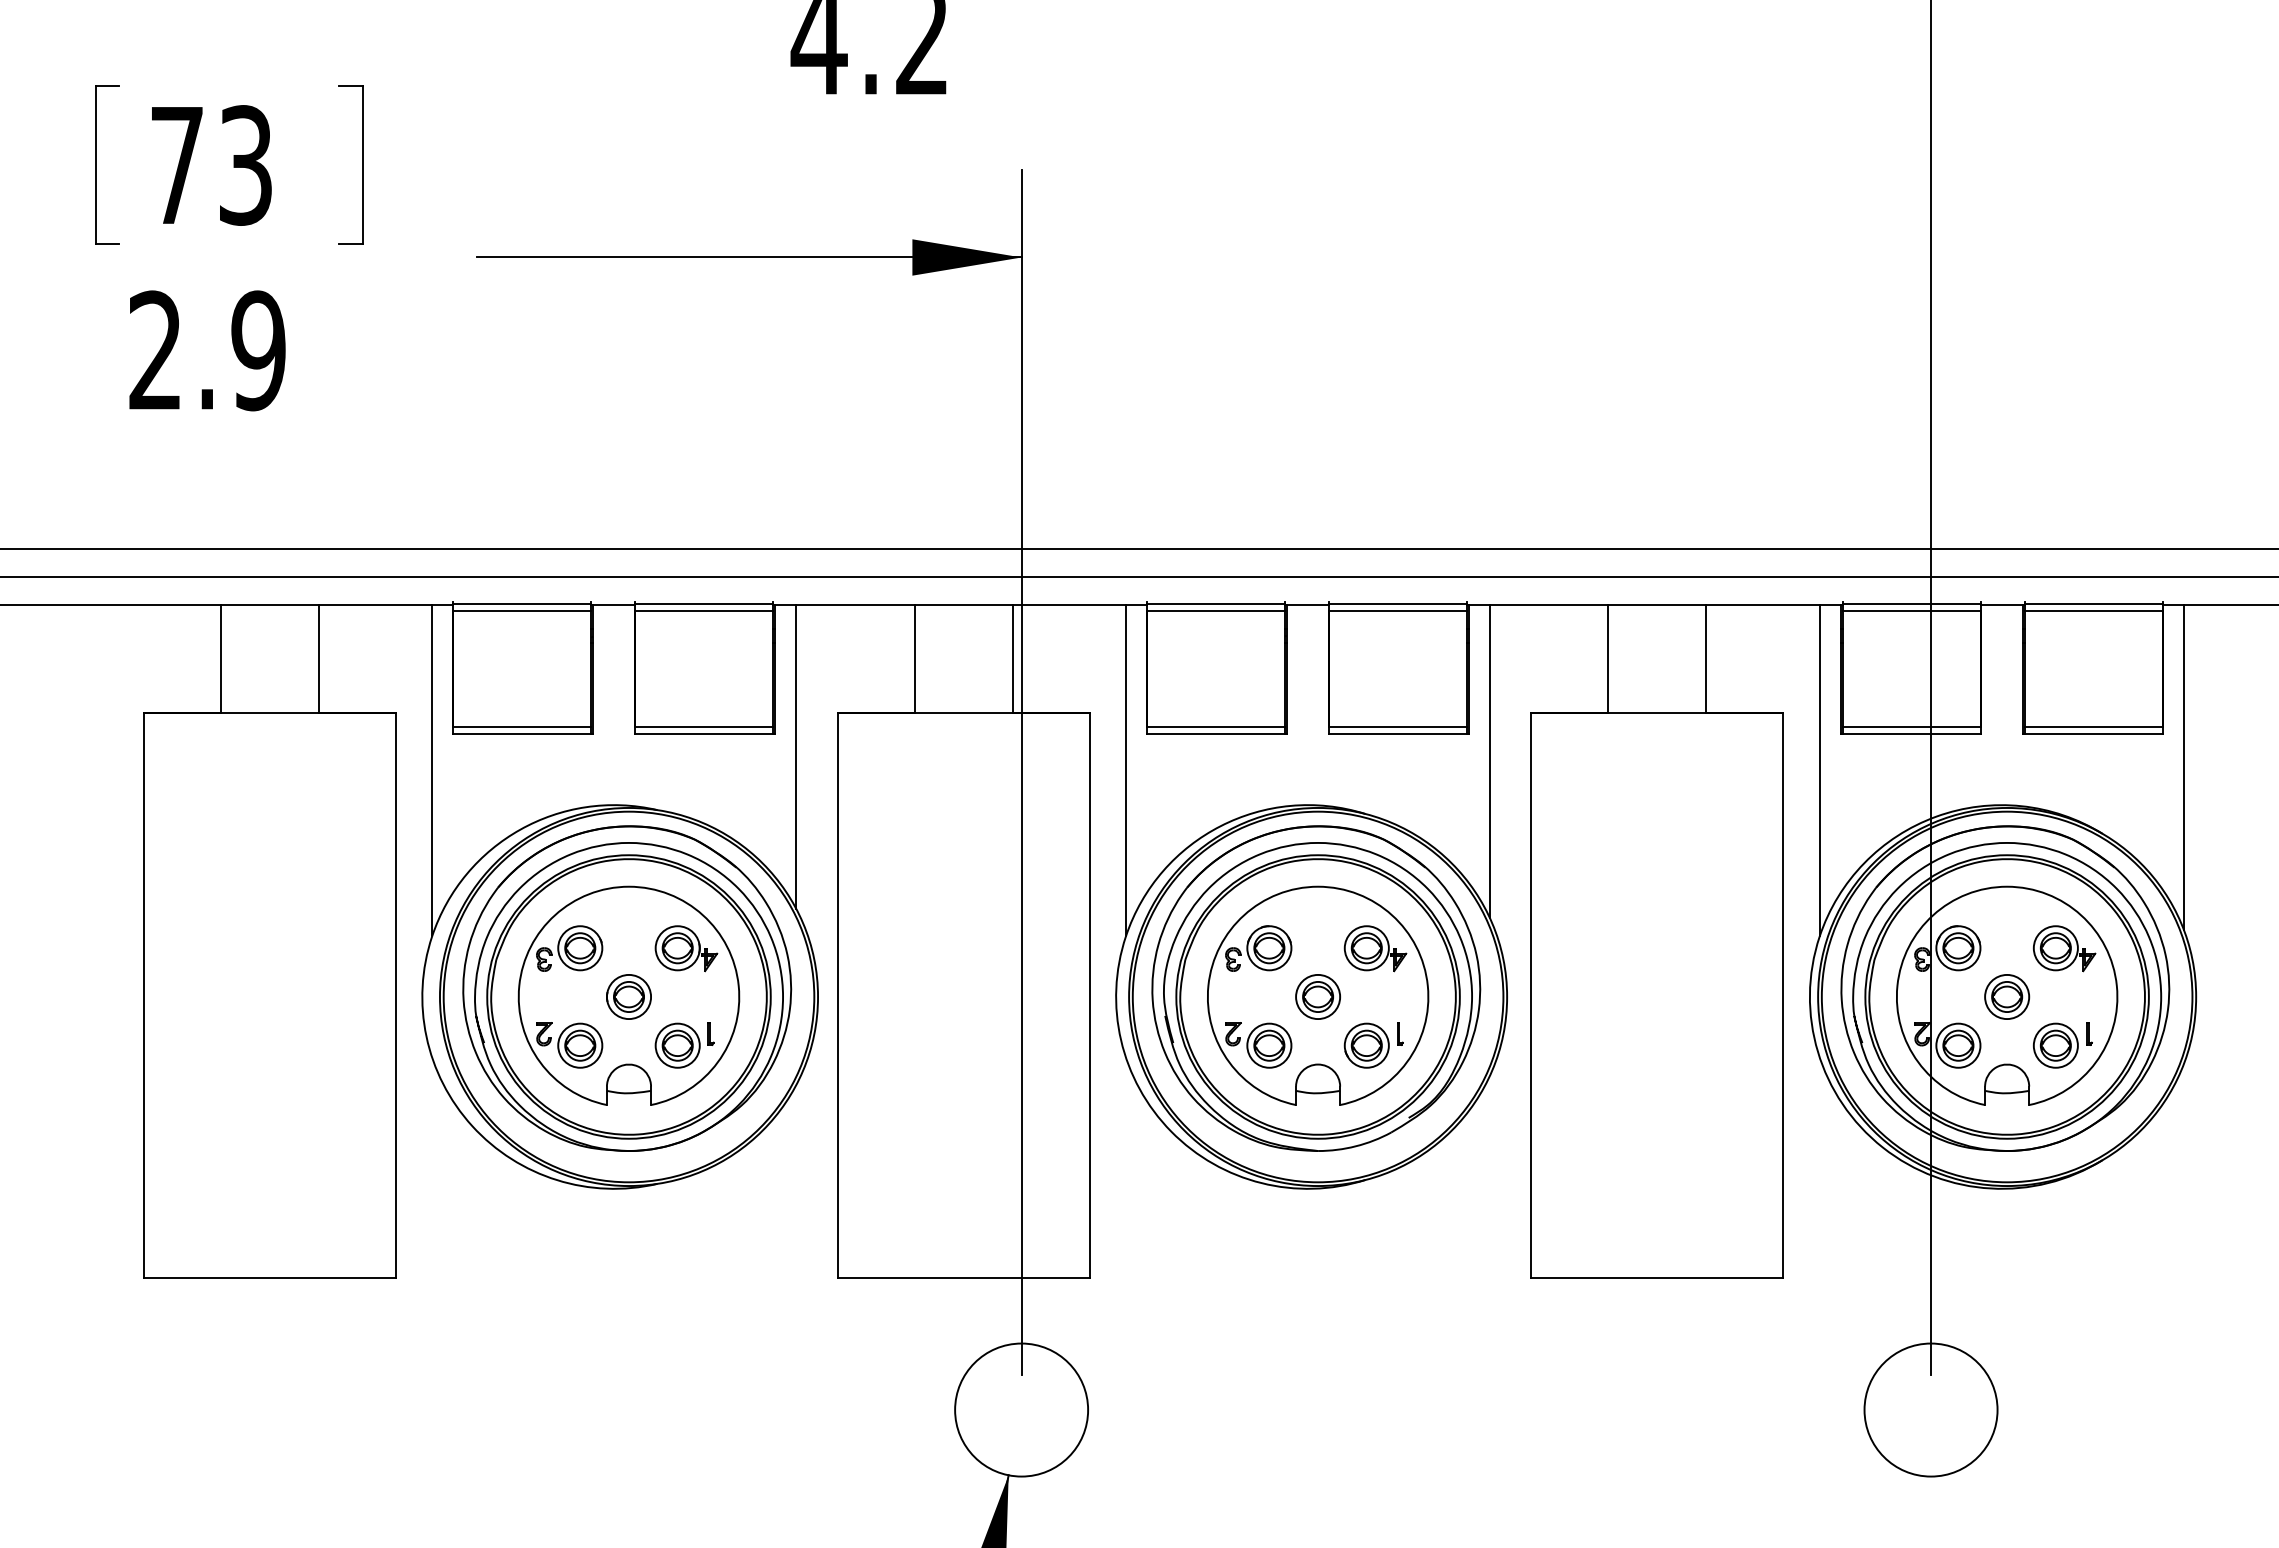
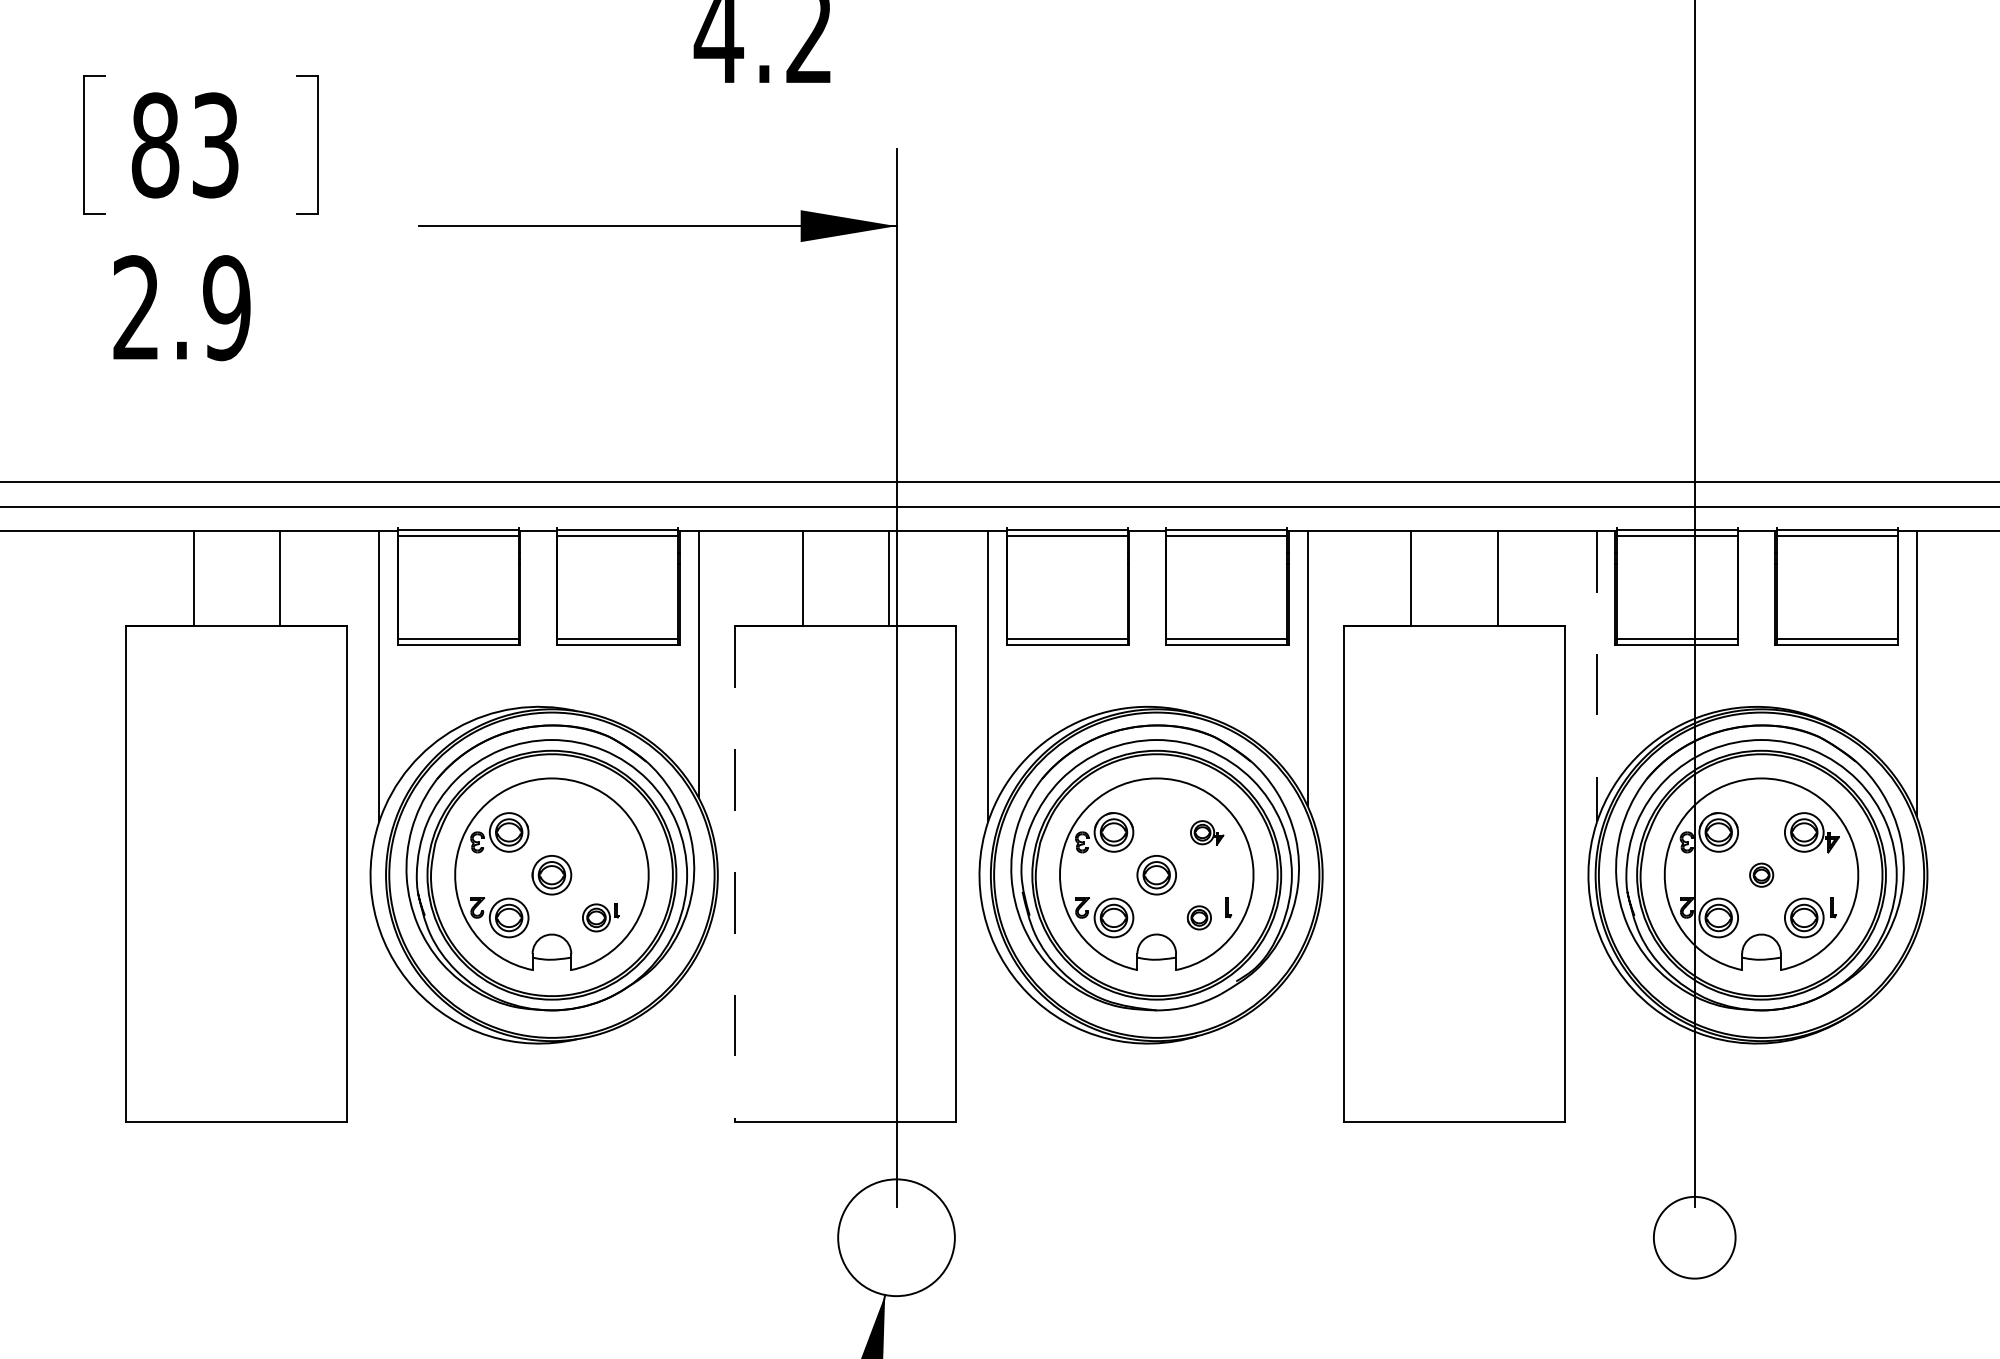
text: (177, 165) -> (155, 145), 73 -> 83
line: (1819, 770) -> (1596, 676), solid -> dashed
part: (686, 948) -> (602, 832), removed
part: (1375, 948) -> (1207, 832), size x0.6
line: (837, 996) -> (734, 874), solid -> dashed
part: (2007, 996) -> (1761, 874), size x0.6
part: (684, 1045) -> (600, 917), size x0.7
part: (1366, 1045) -> (1199, 917), size x0.6
circle: (1930, 1409) -> (1694, 1237), size x0.7

